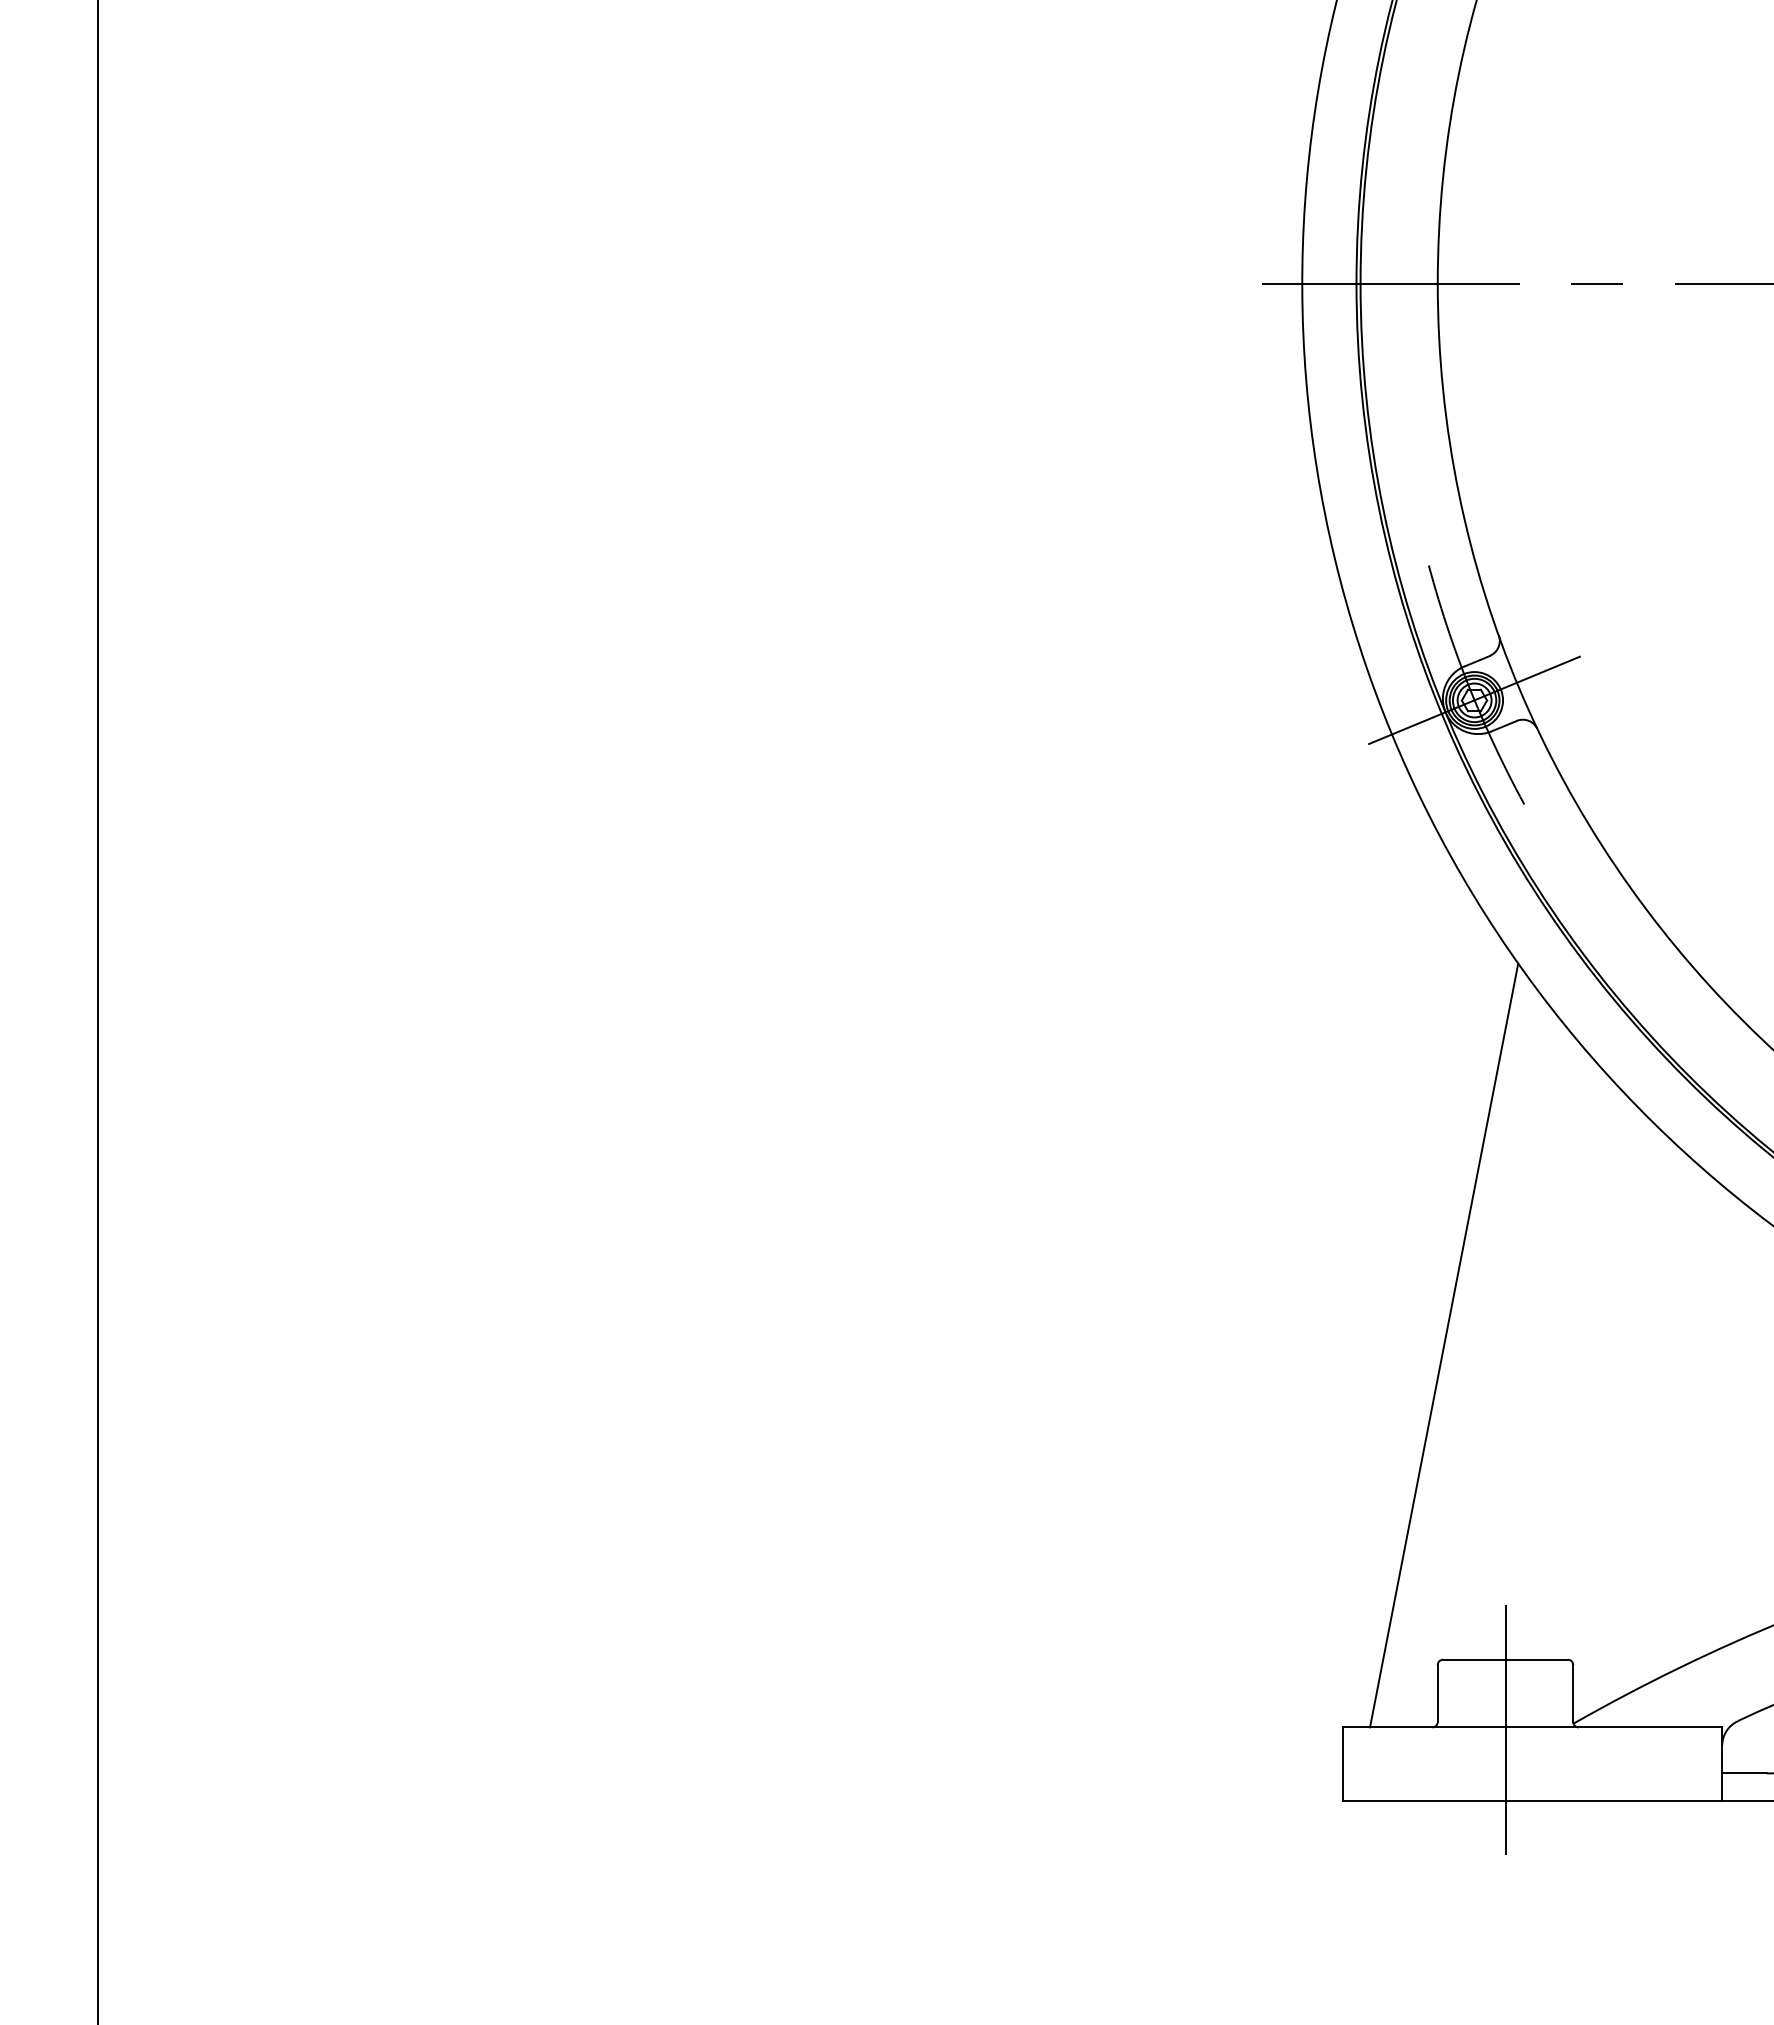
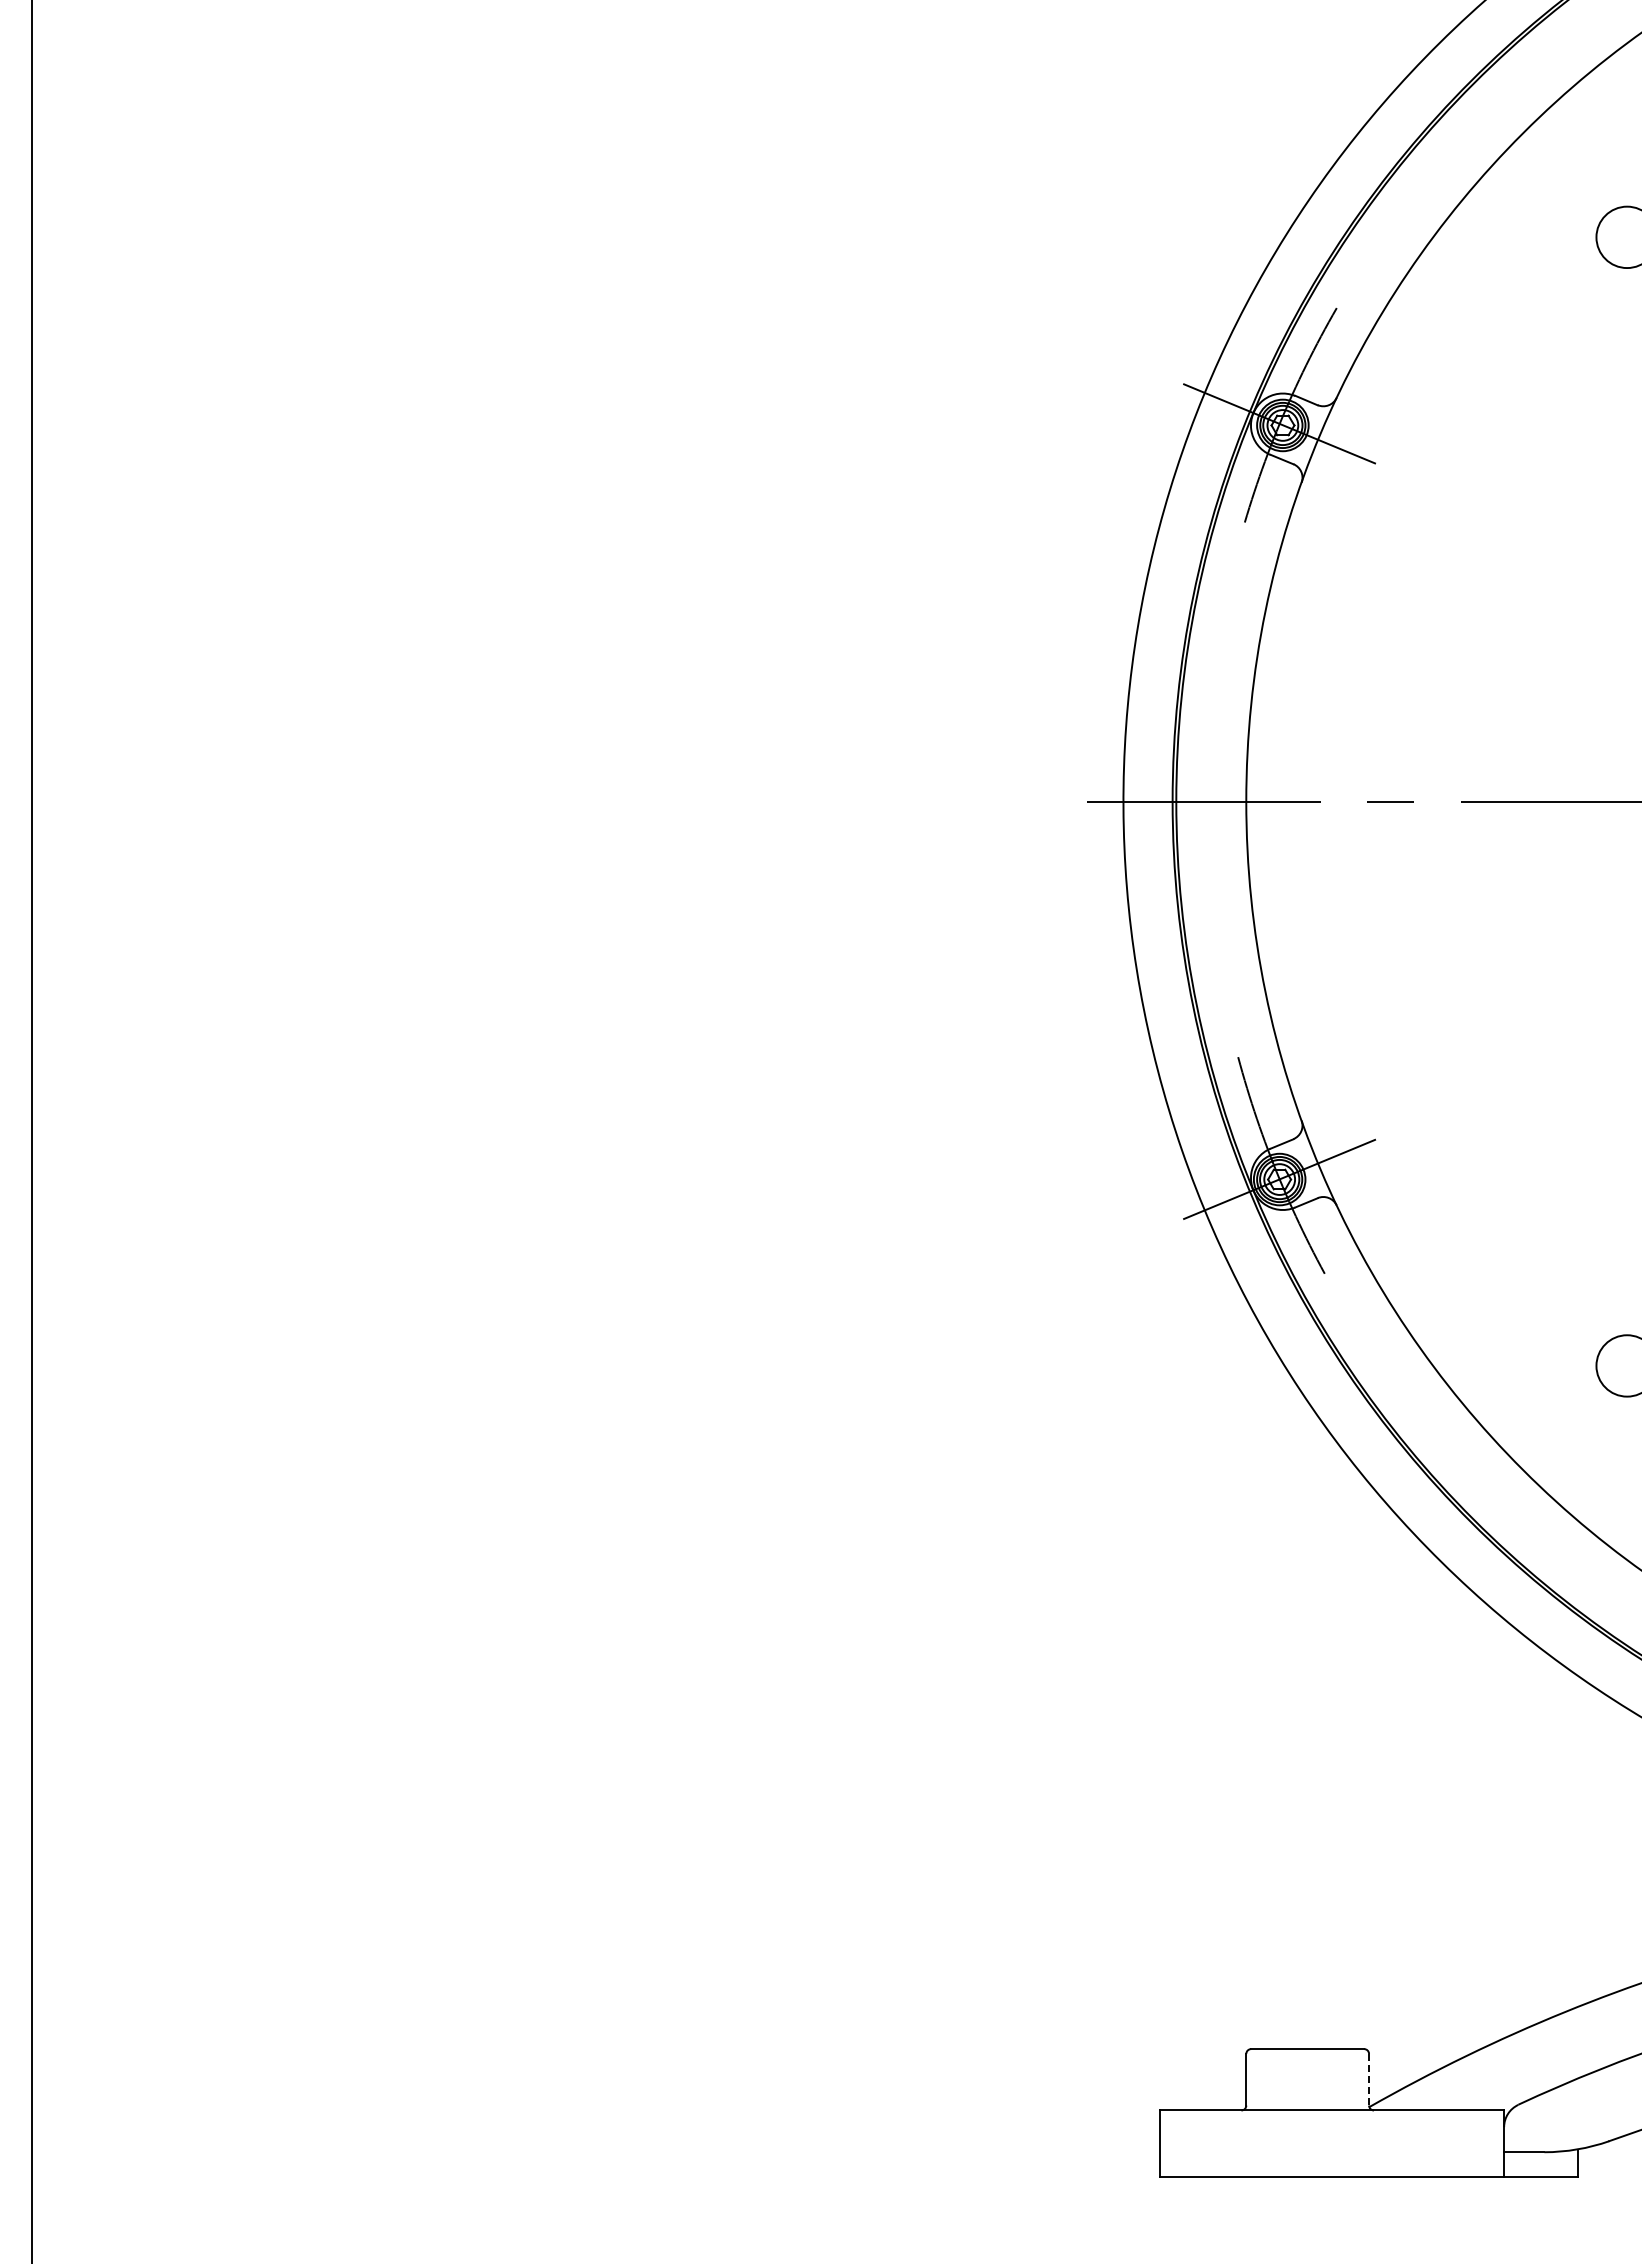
line: (1443, 1345) -> (1251, 1764), removed
line: (1573, 1693) -> (1369, 2079), solid -> dashed
line: (1505, 1729) -> (1307, 2112), removed

